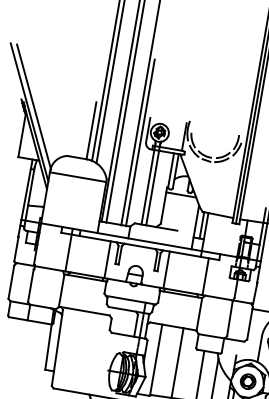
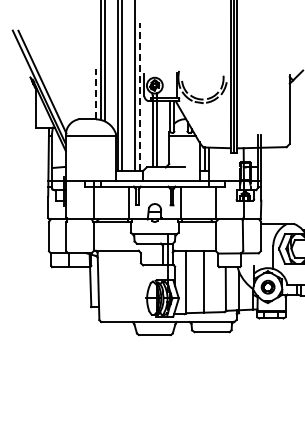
line: (91, 130) -> (95, 93), solid -> dashed
line: (140, 142) -> (139, 96), solid -> dashed

